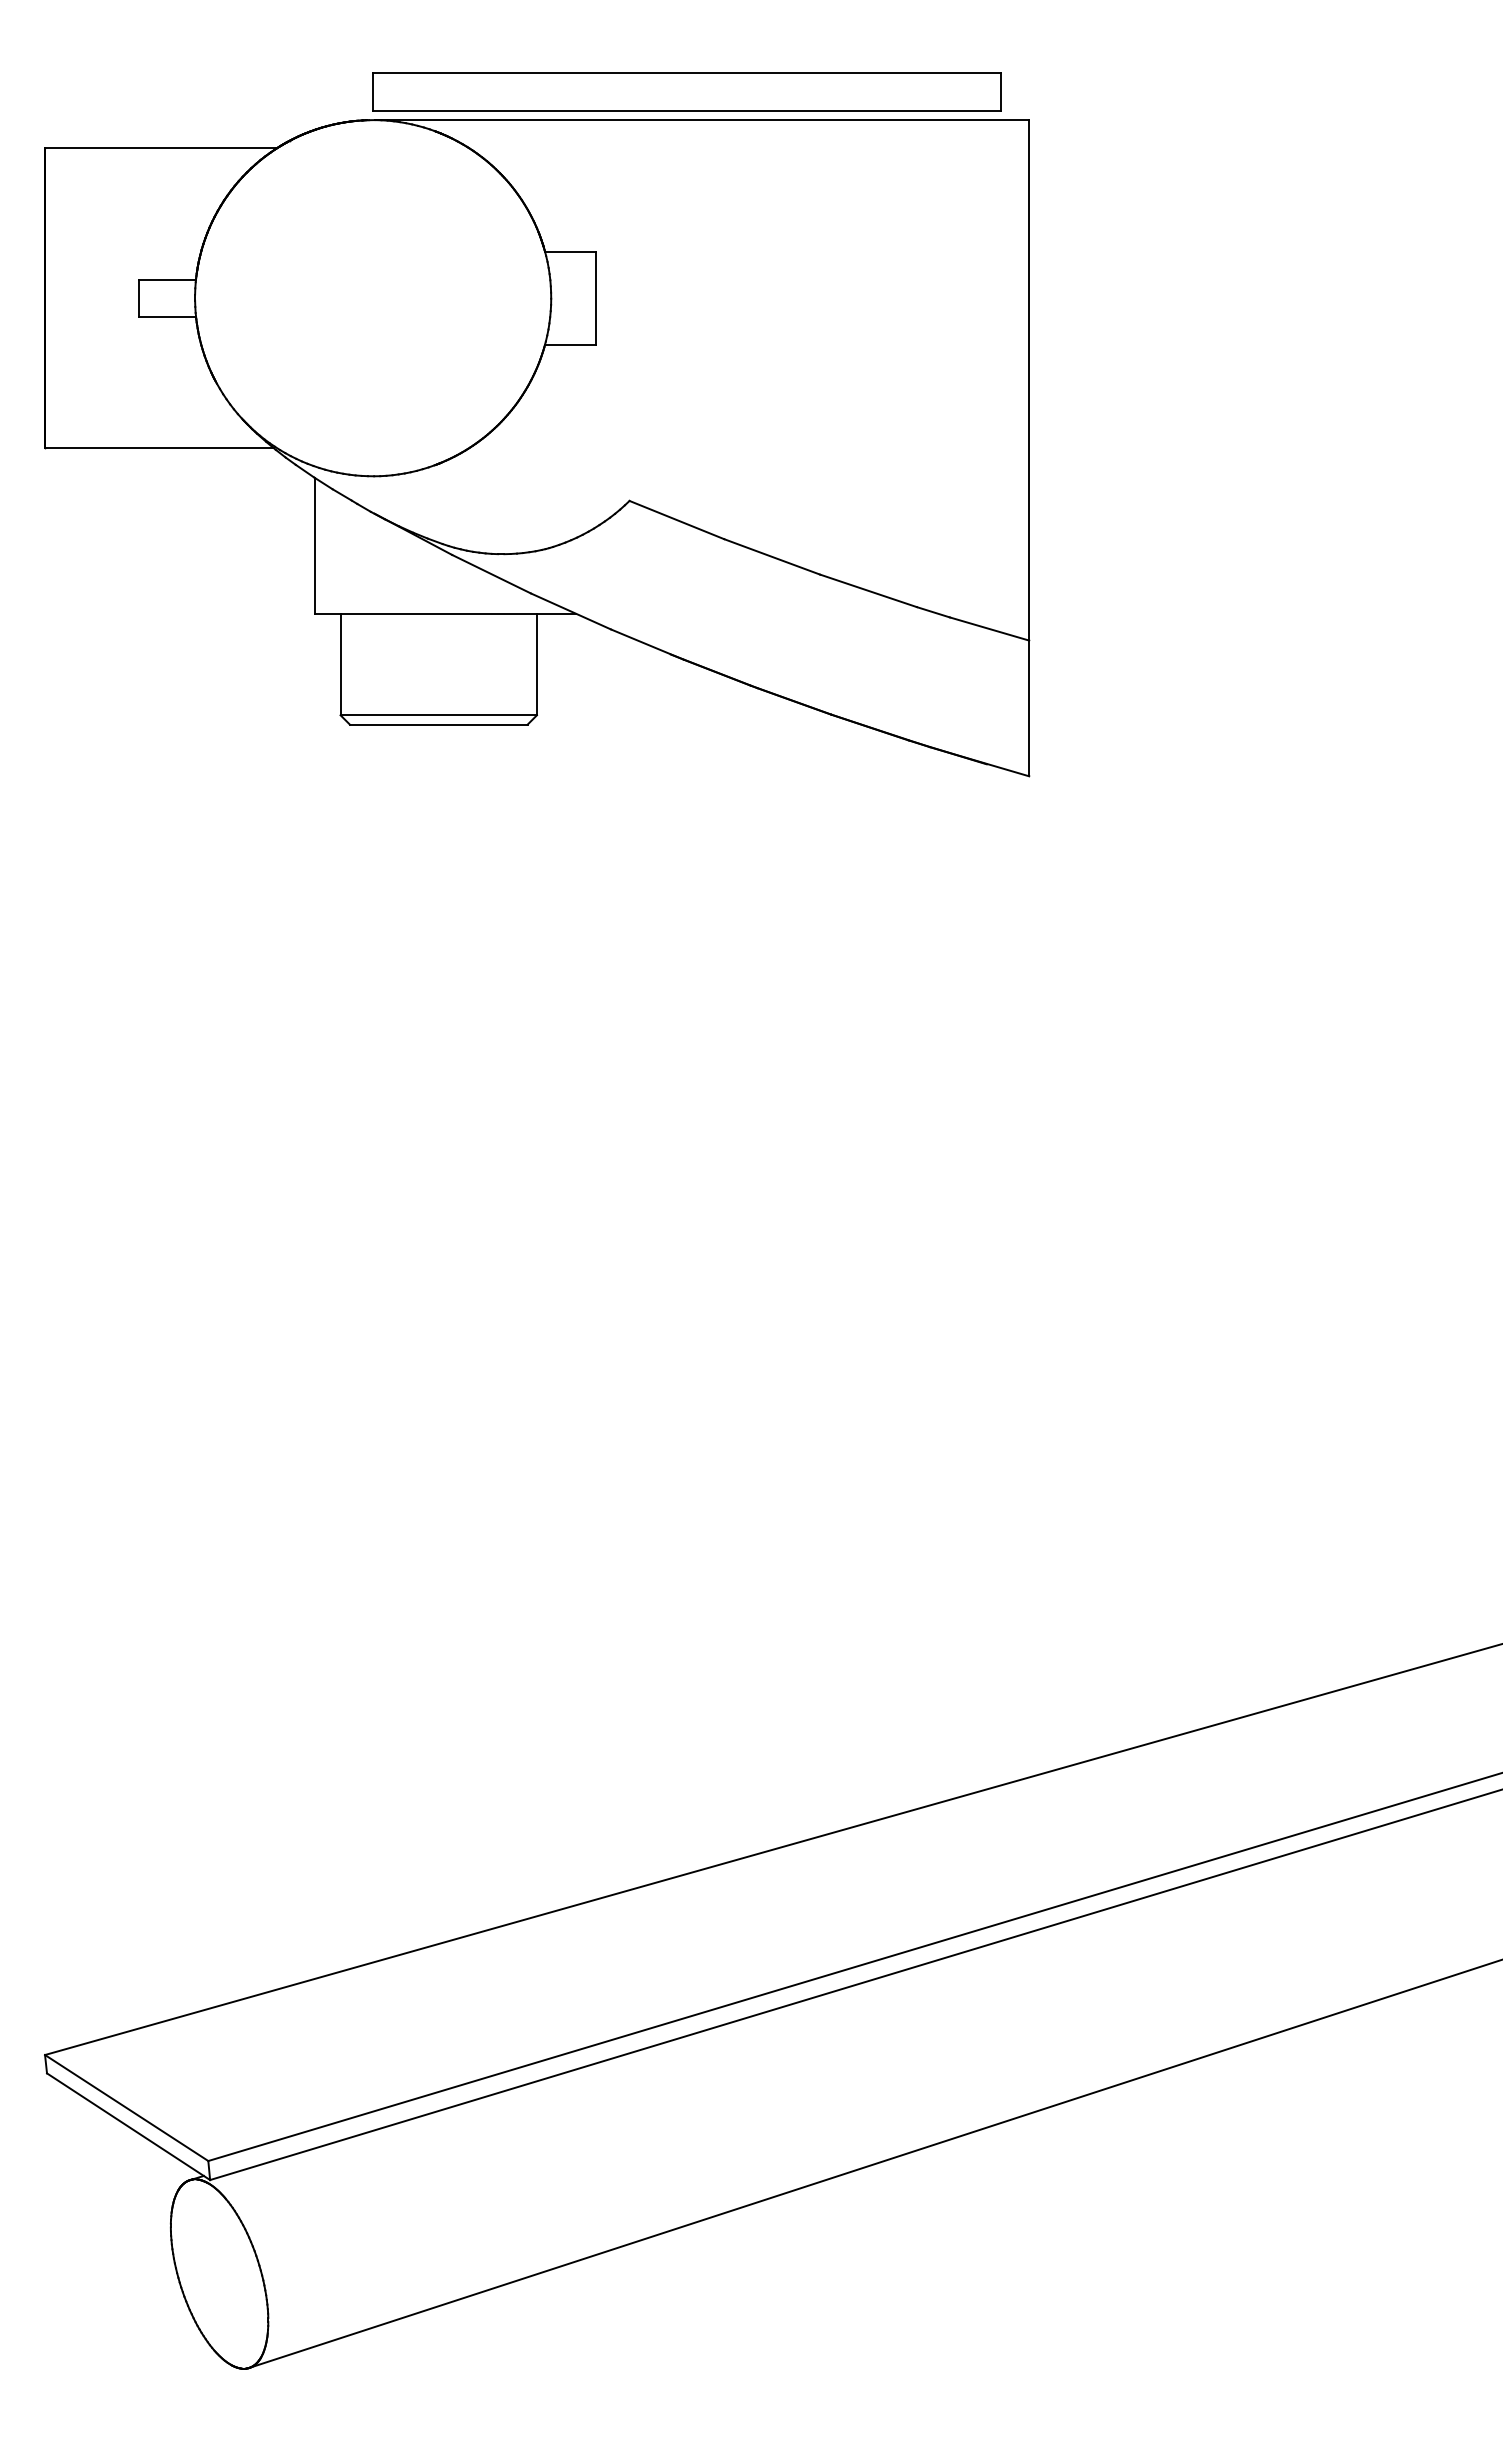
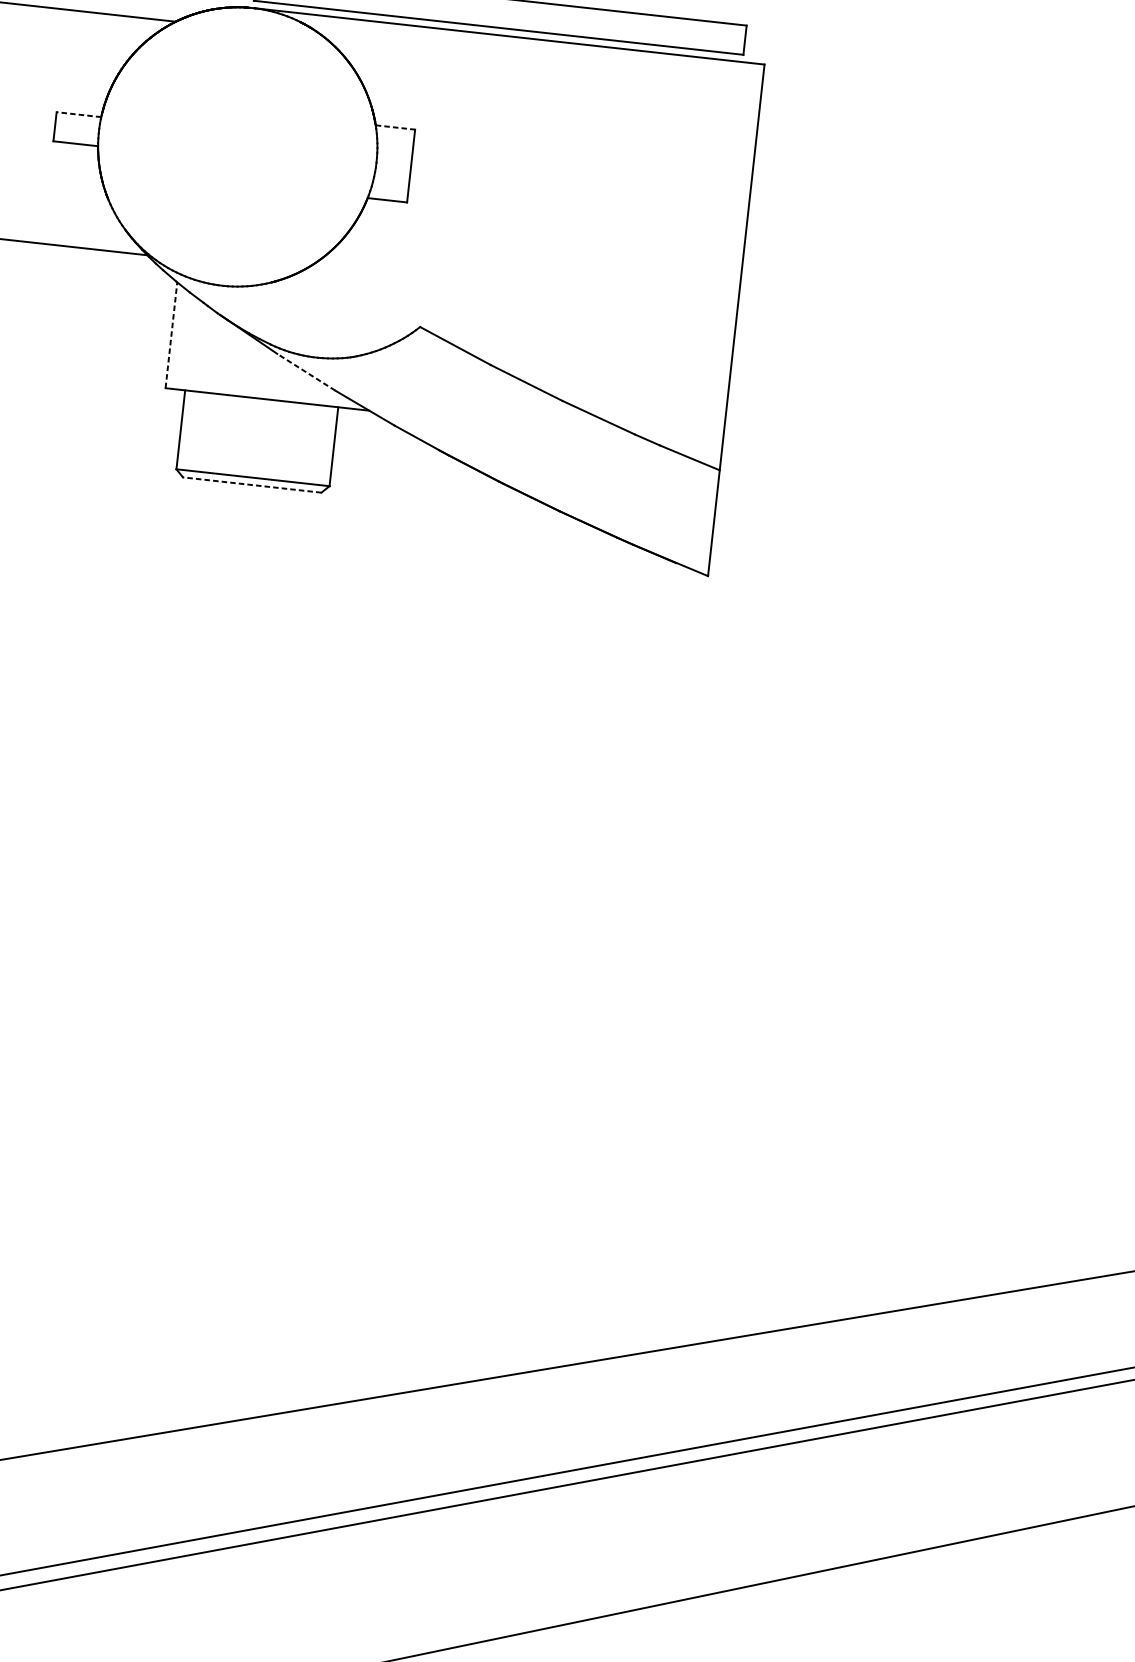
line: (570, 251) -> (395, 127), solid -> dashed
line: (167, 279) -> (79, 114), solid -> dashed
line: (315, 546) -> (171, 335), solid -> dashed
line: (491, 574) -> (306, 372), solid -> dashed
line: (438, 724) -> (252, 484), solid -> dashed

